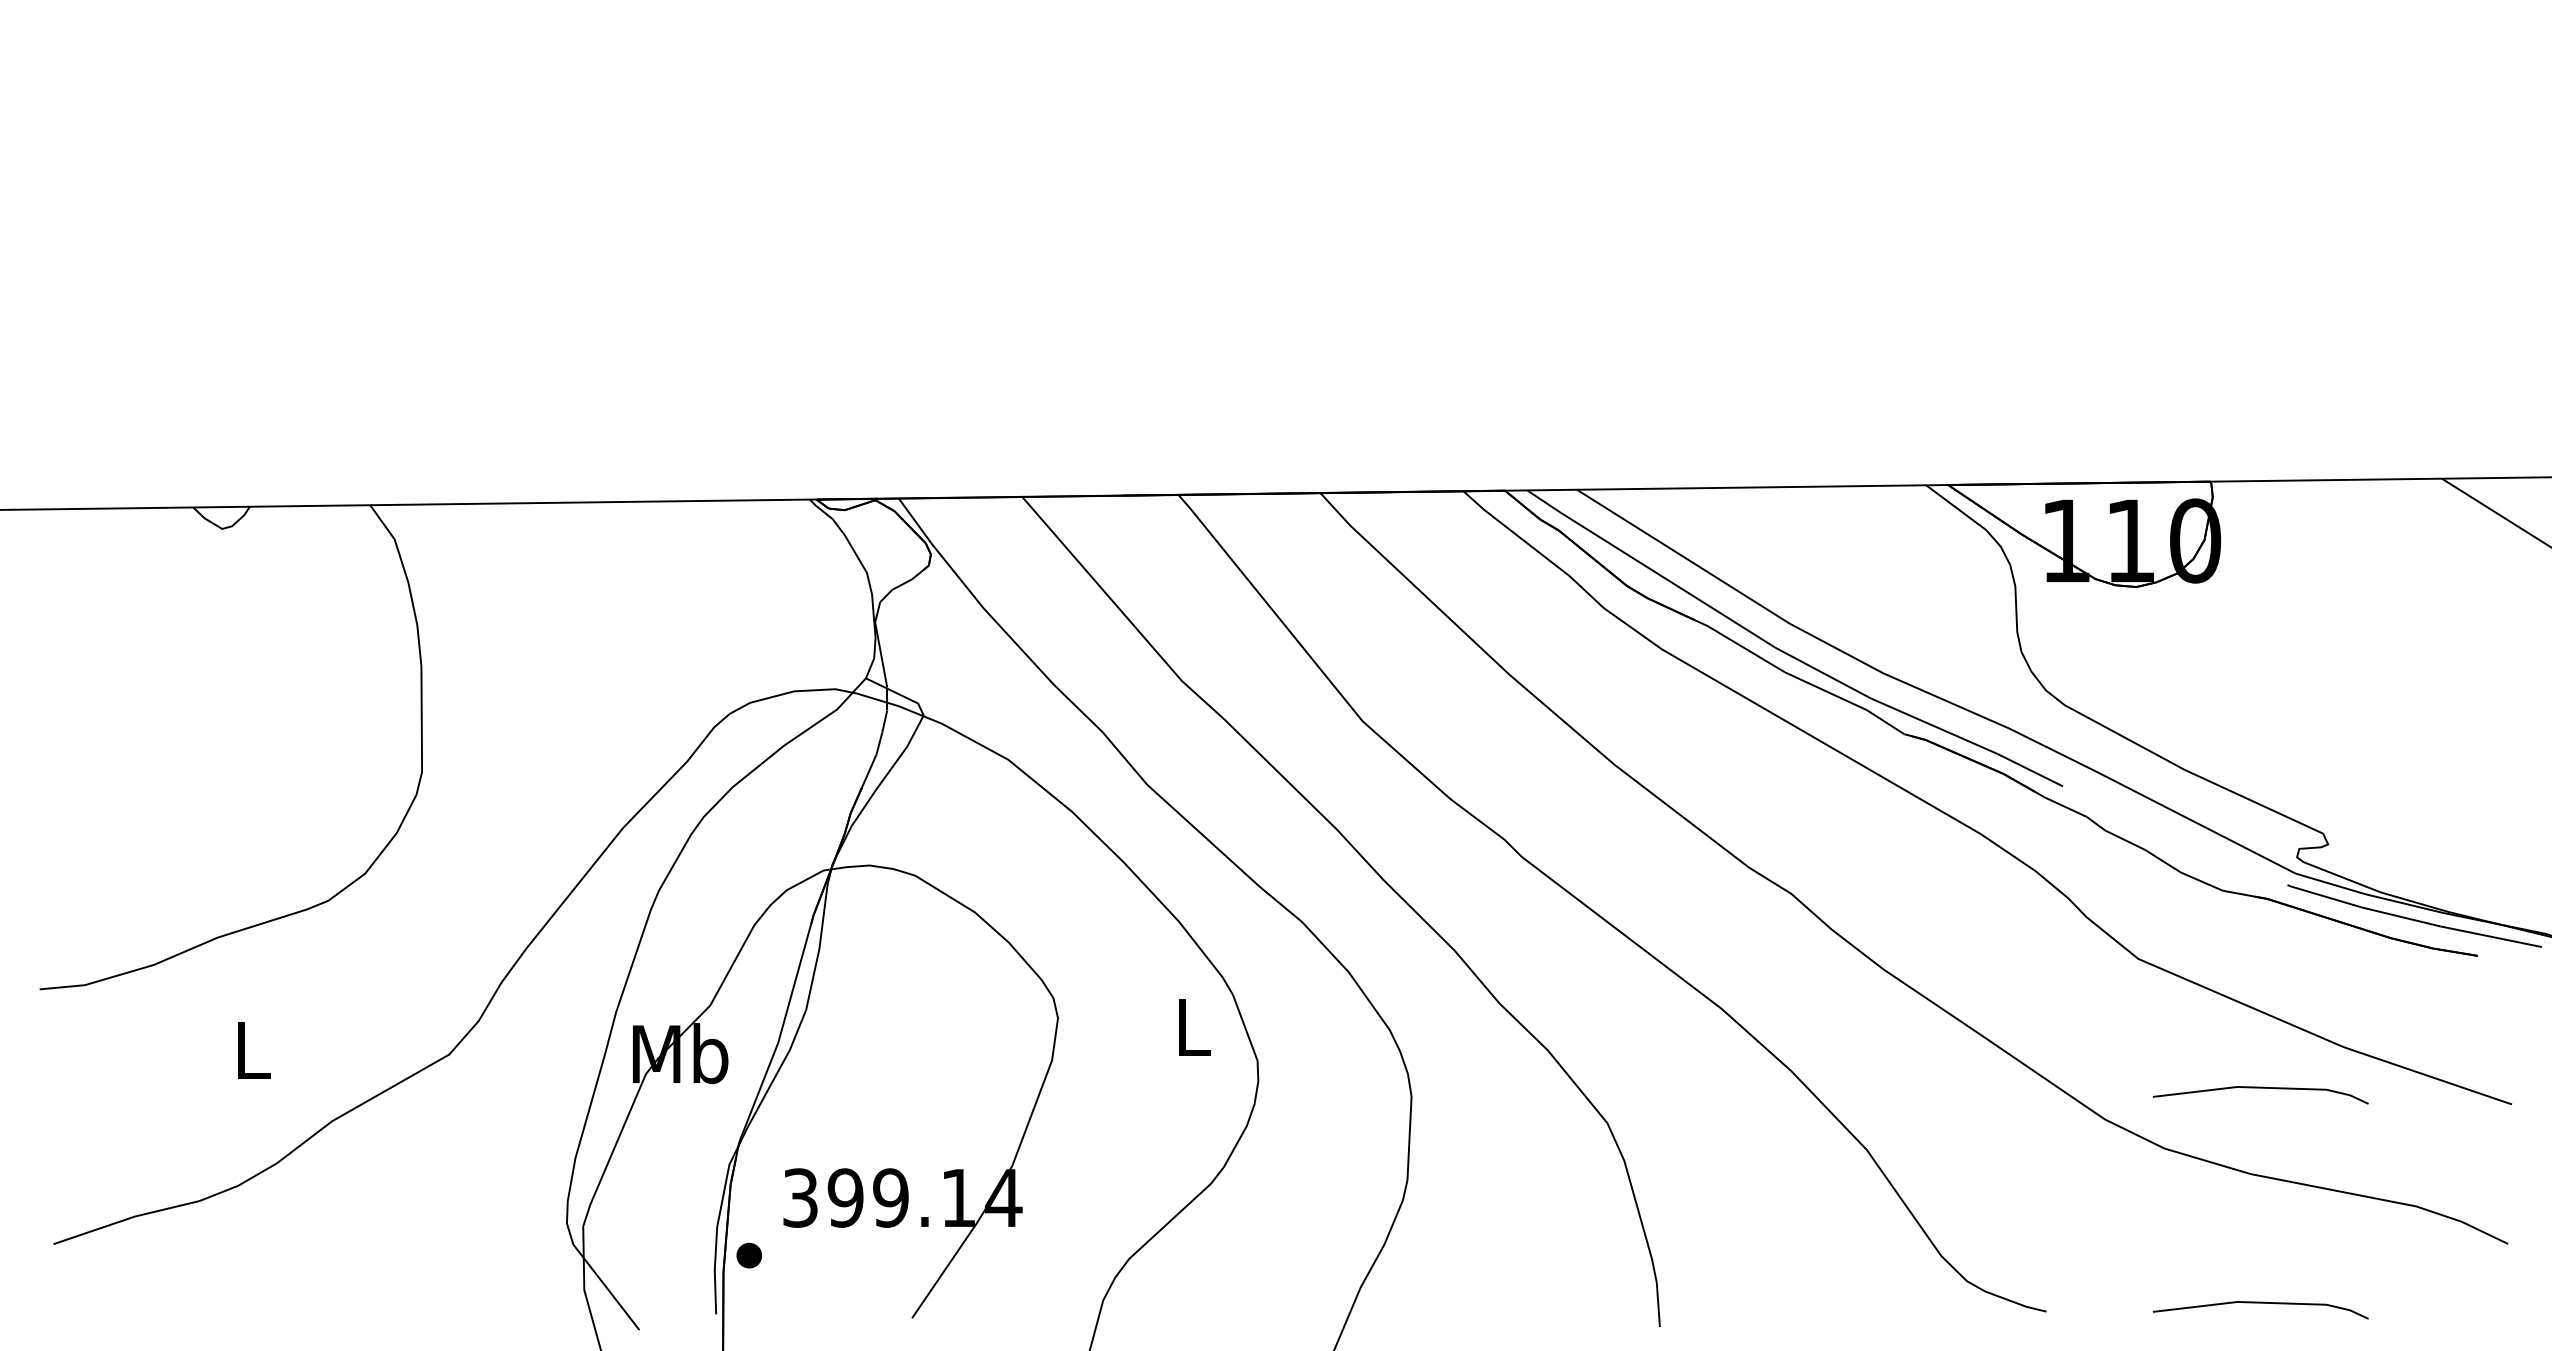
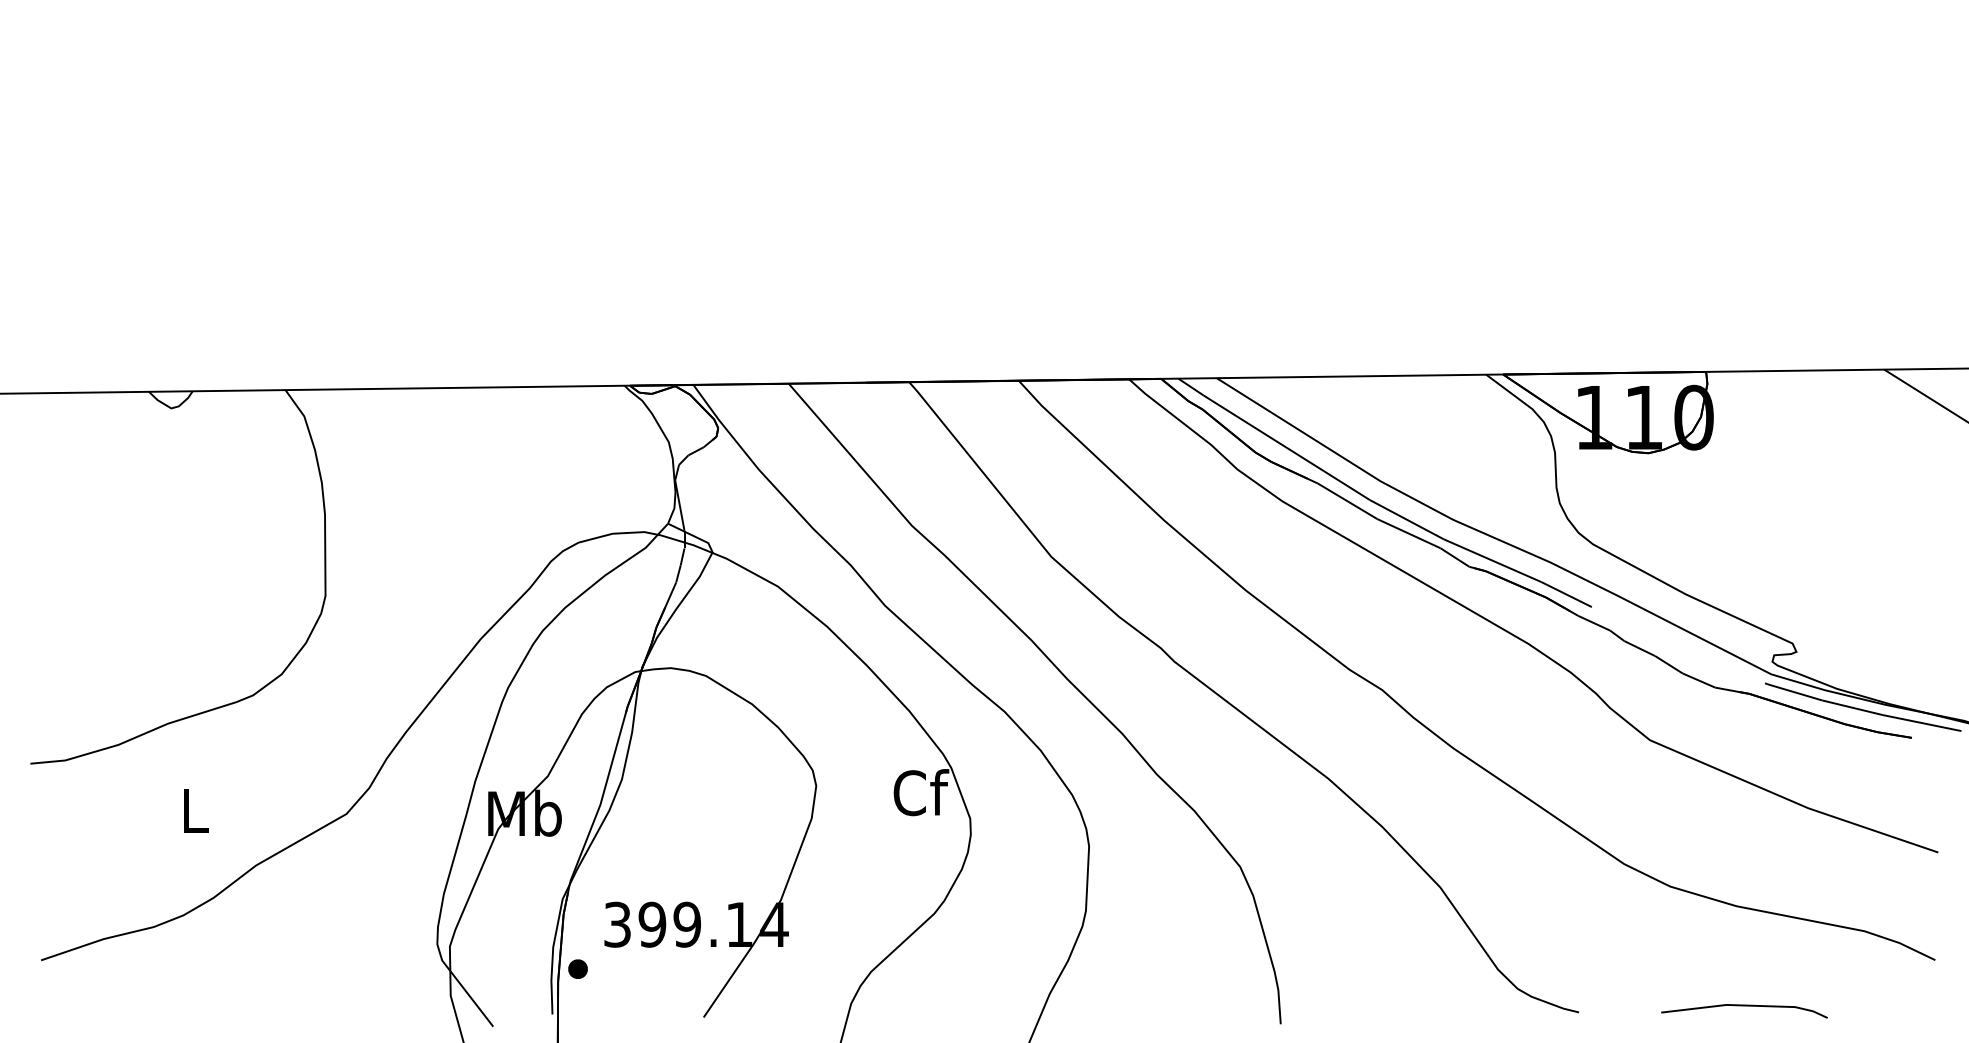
text: (1194, 1026) -> (921, 792), L -> Cf
line: (2260, 1088) -> (1744, 840), removed

